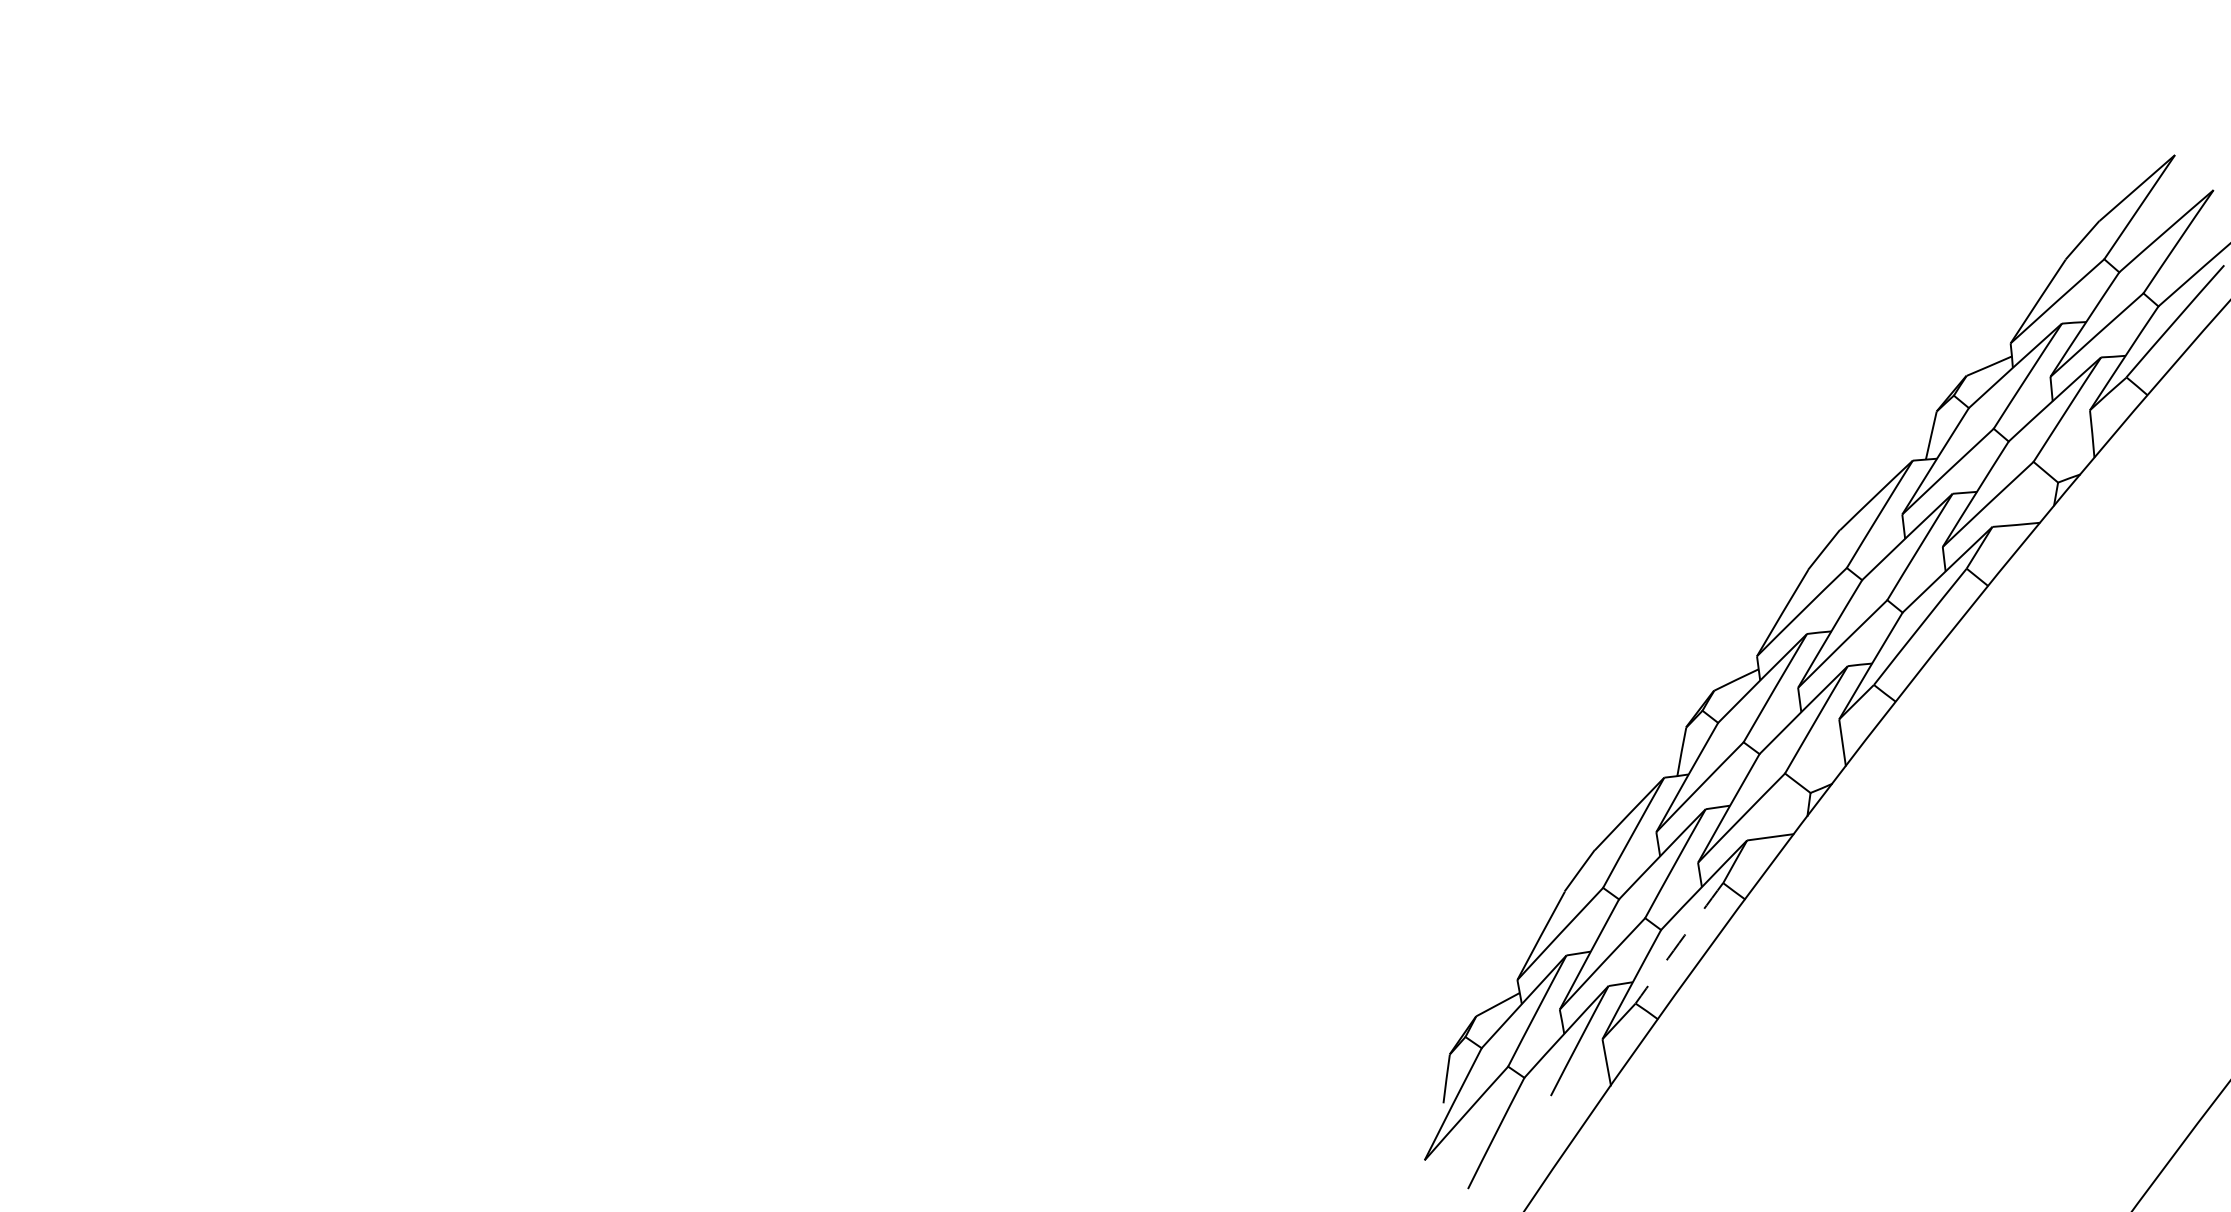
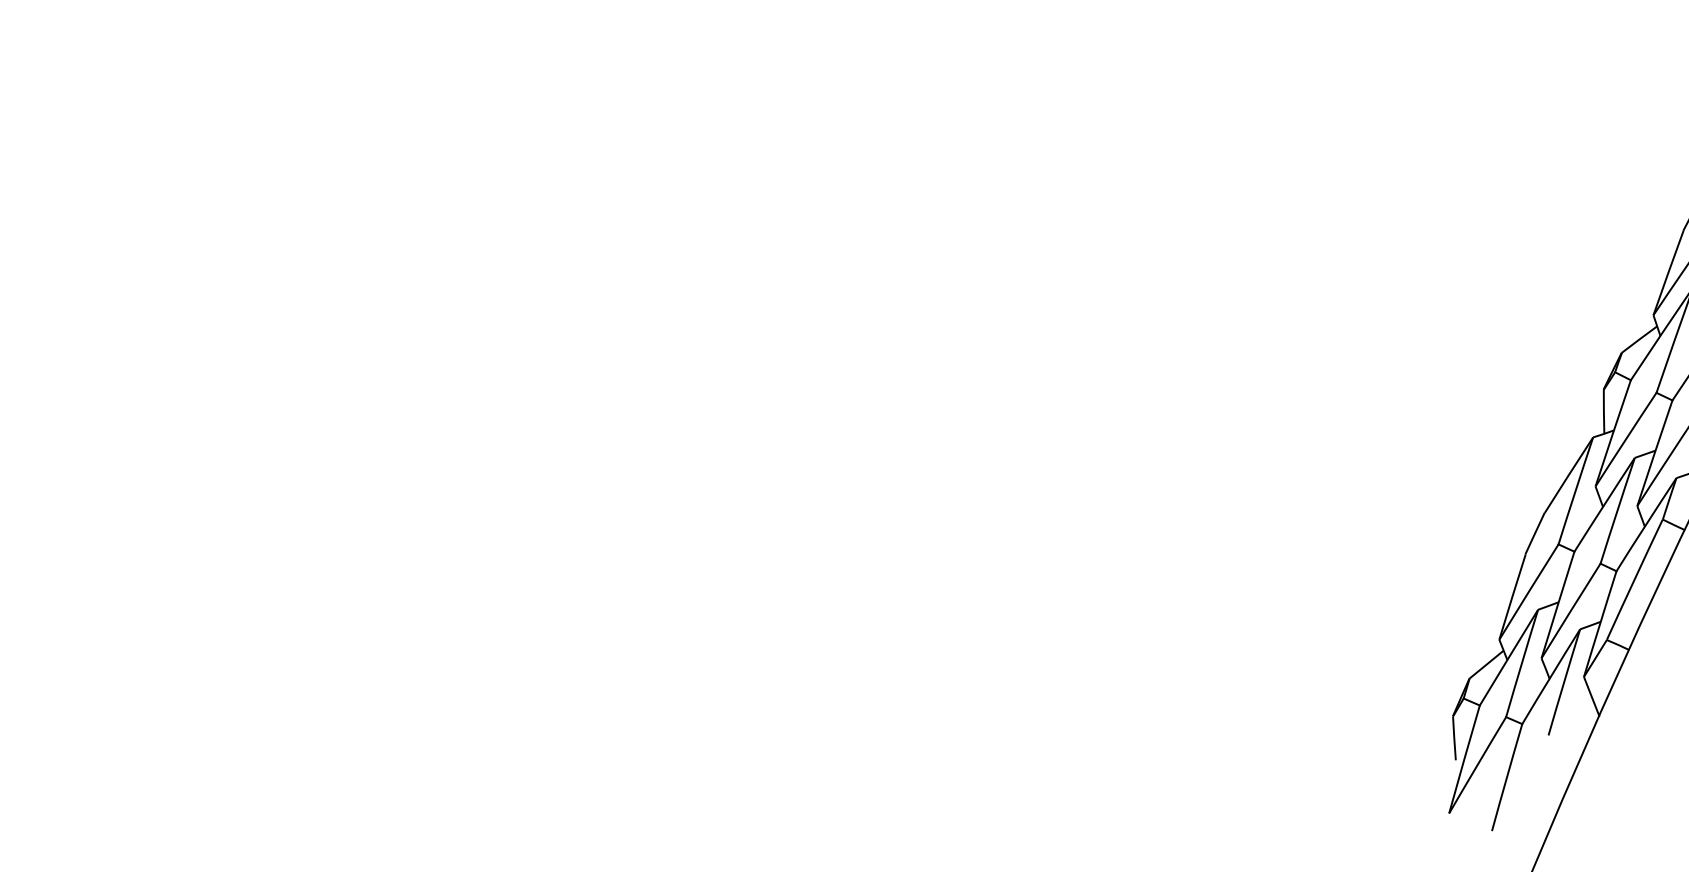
arc: (1679, 943) -> (1634, 579), dashed -> solid

